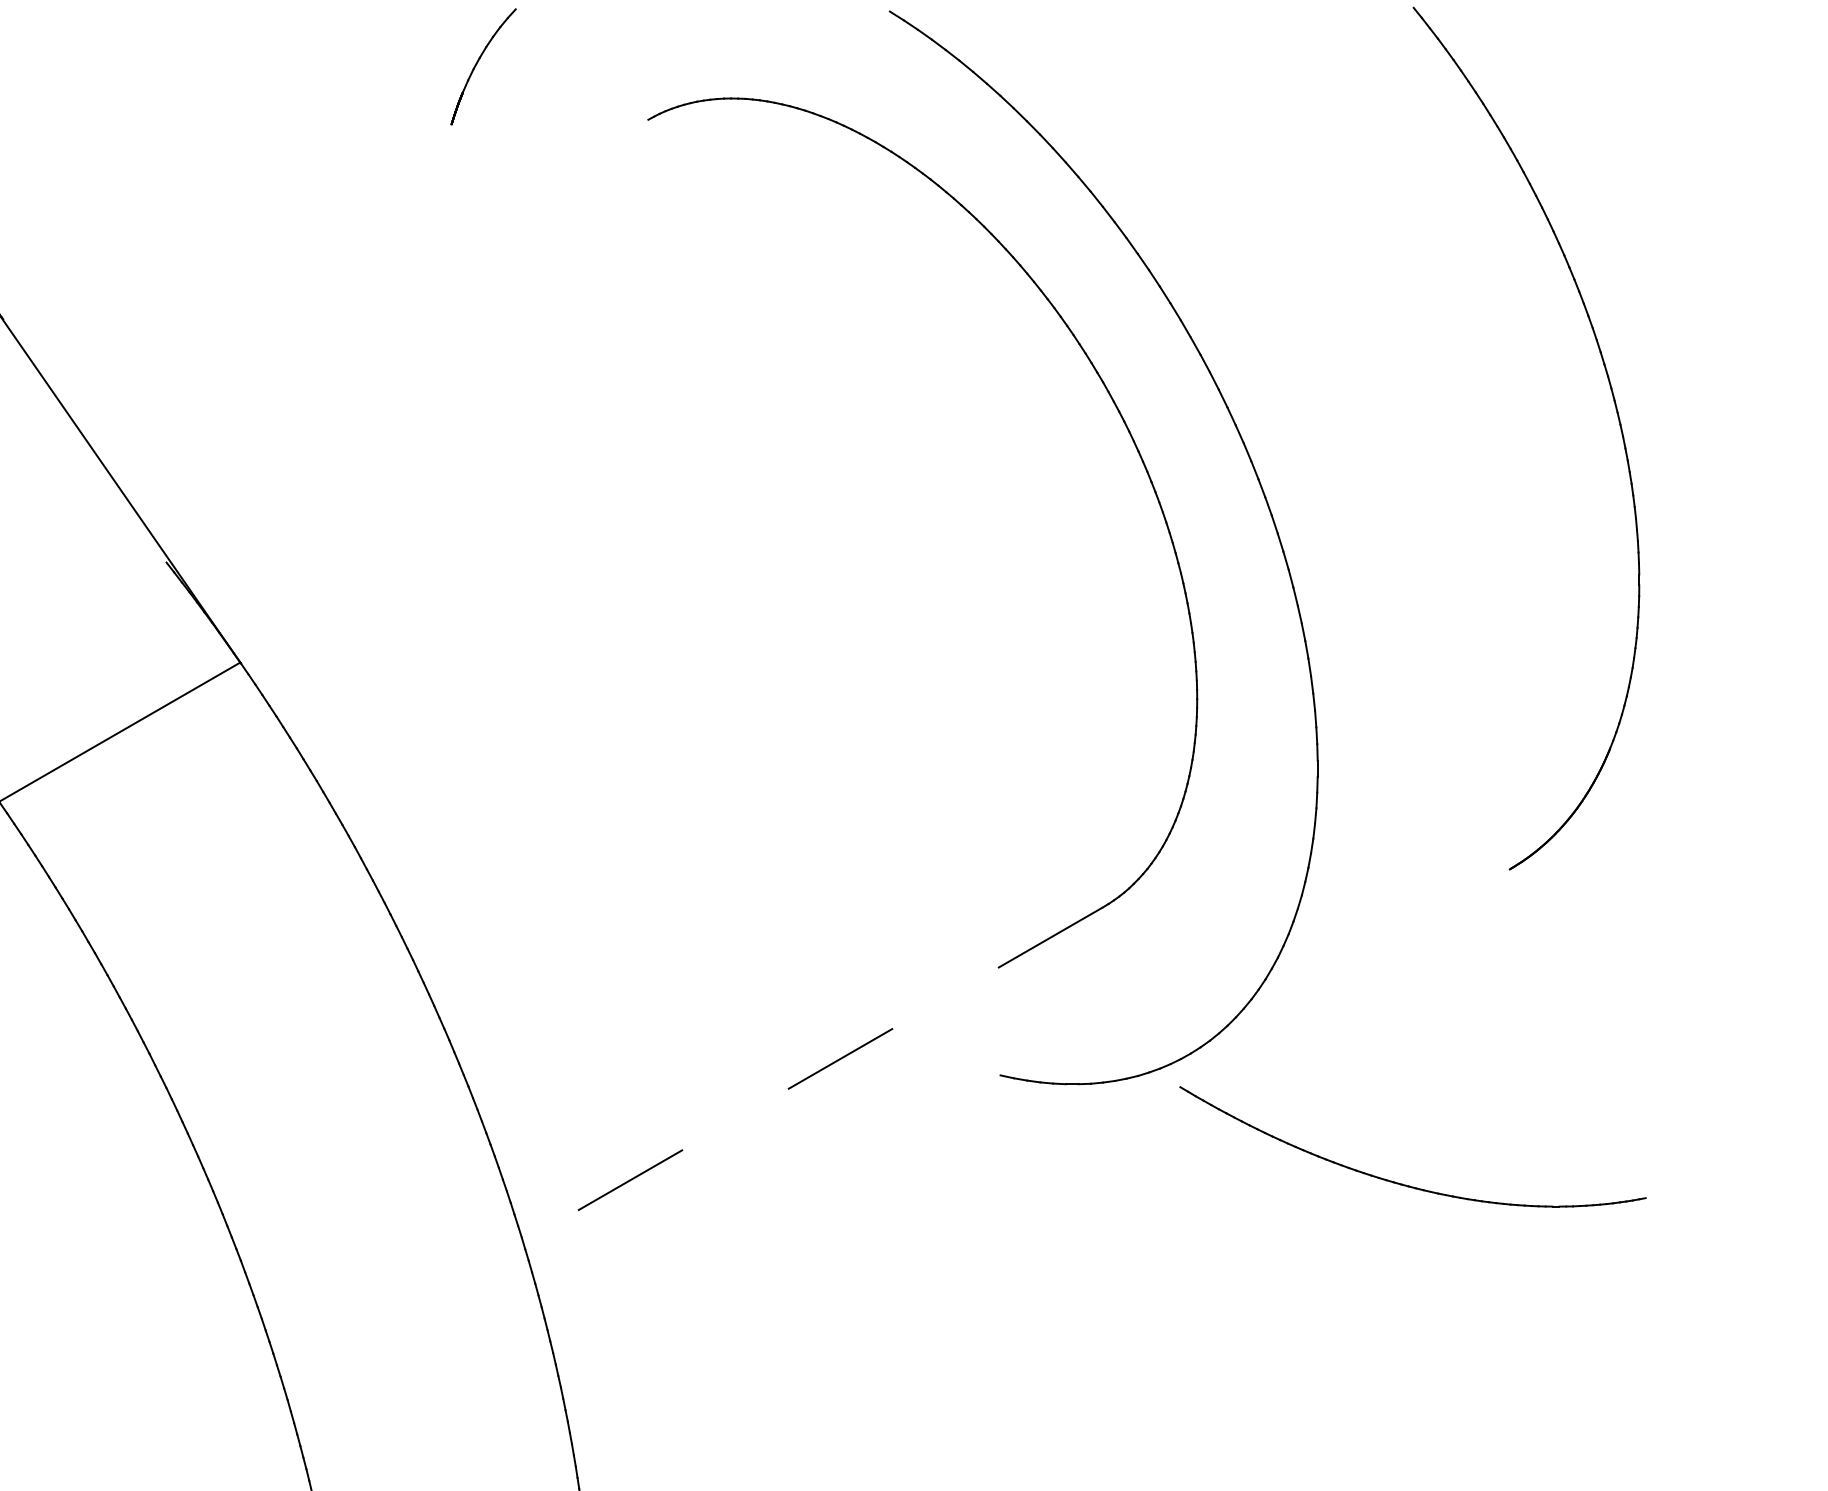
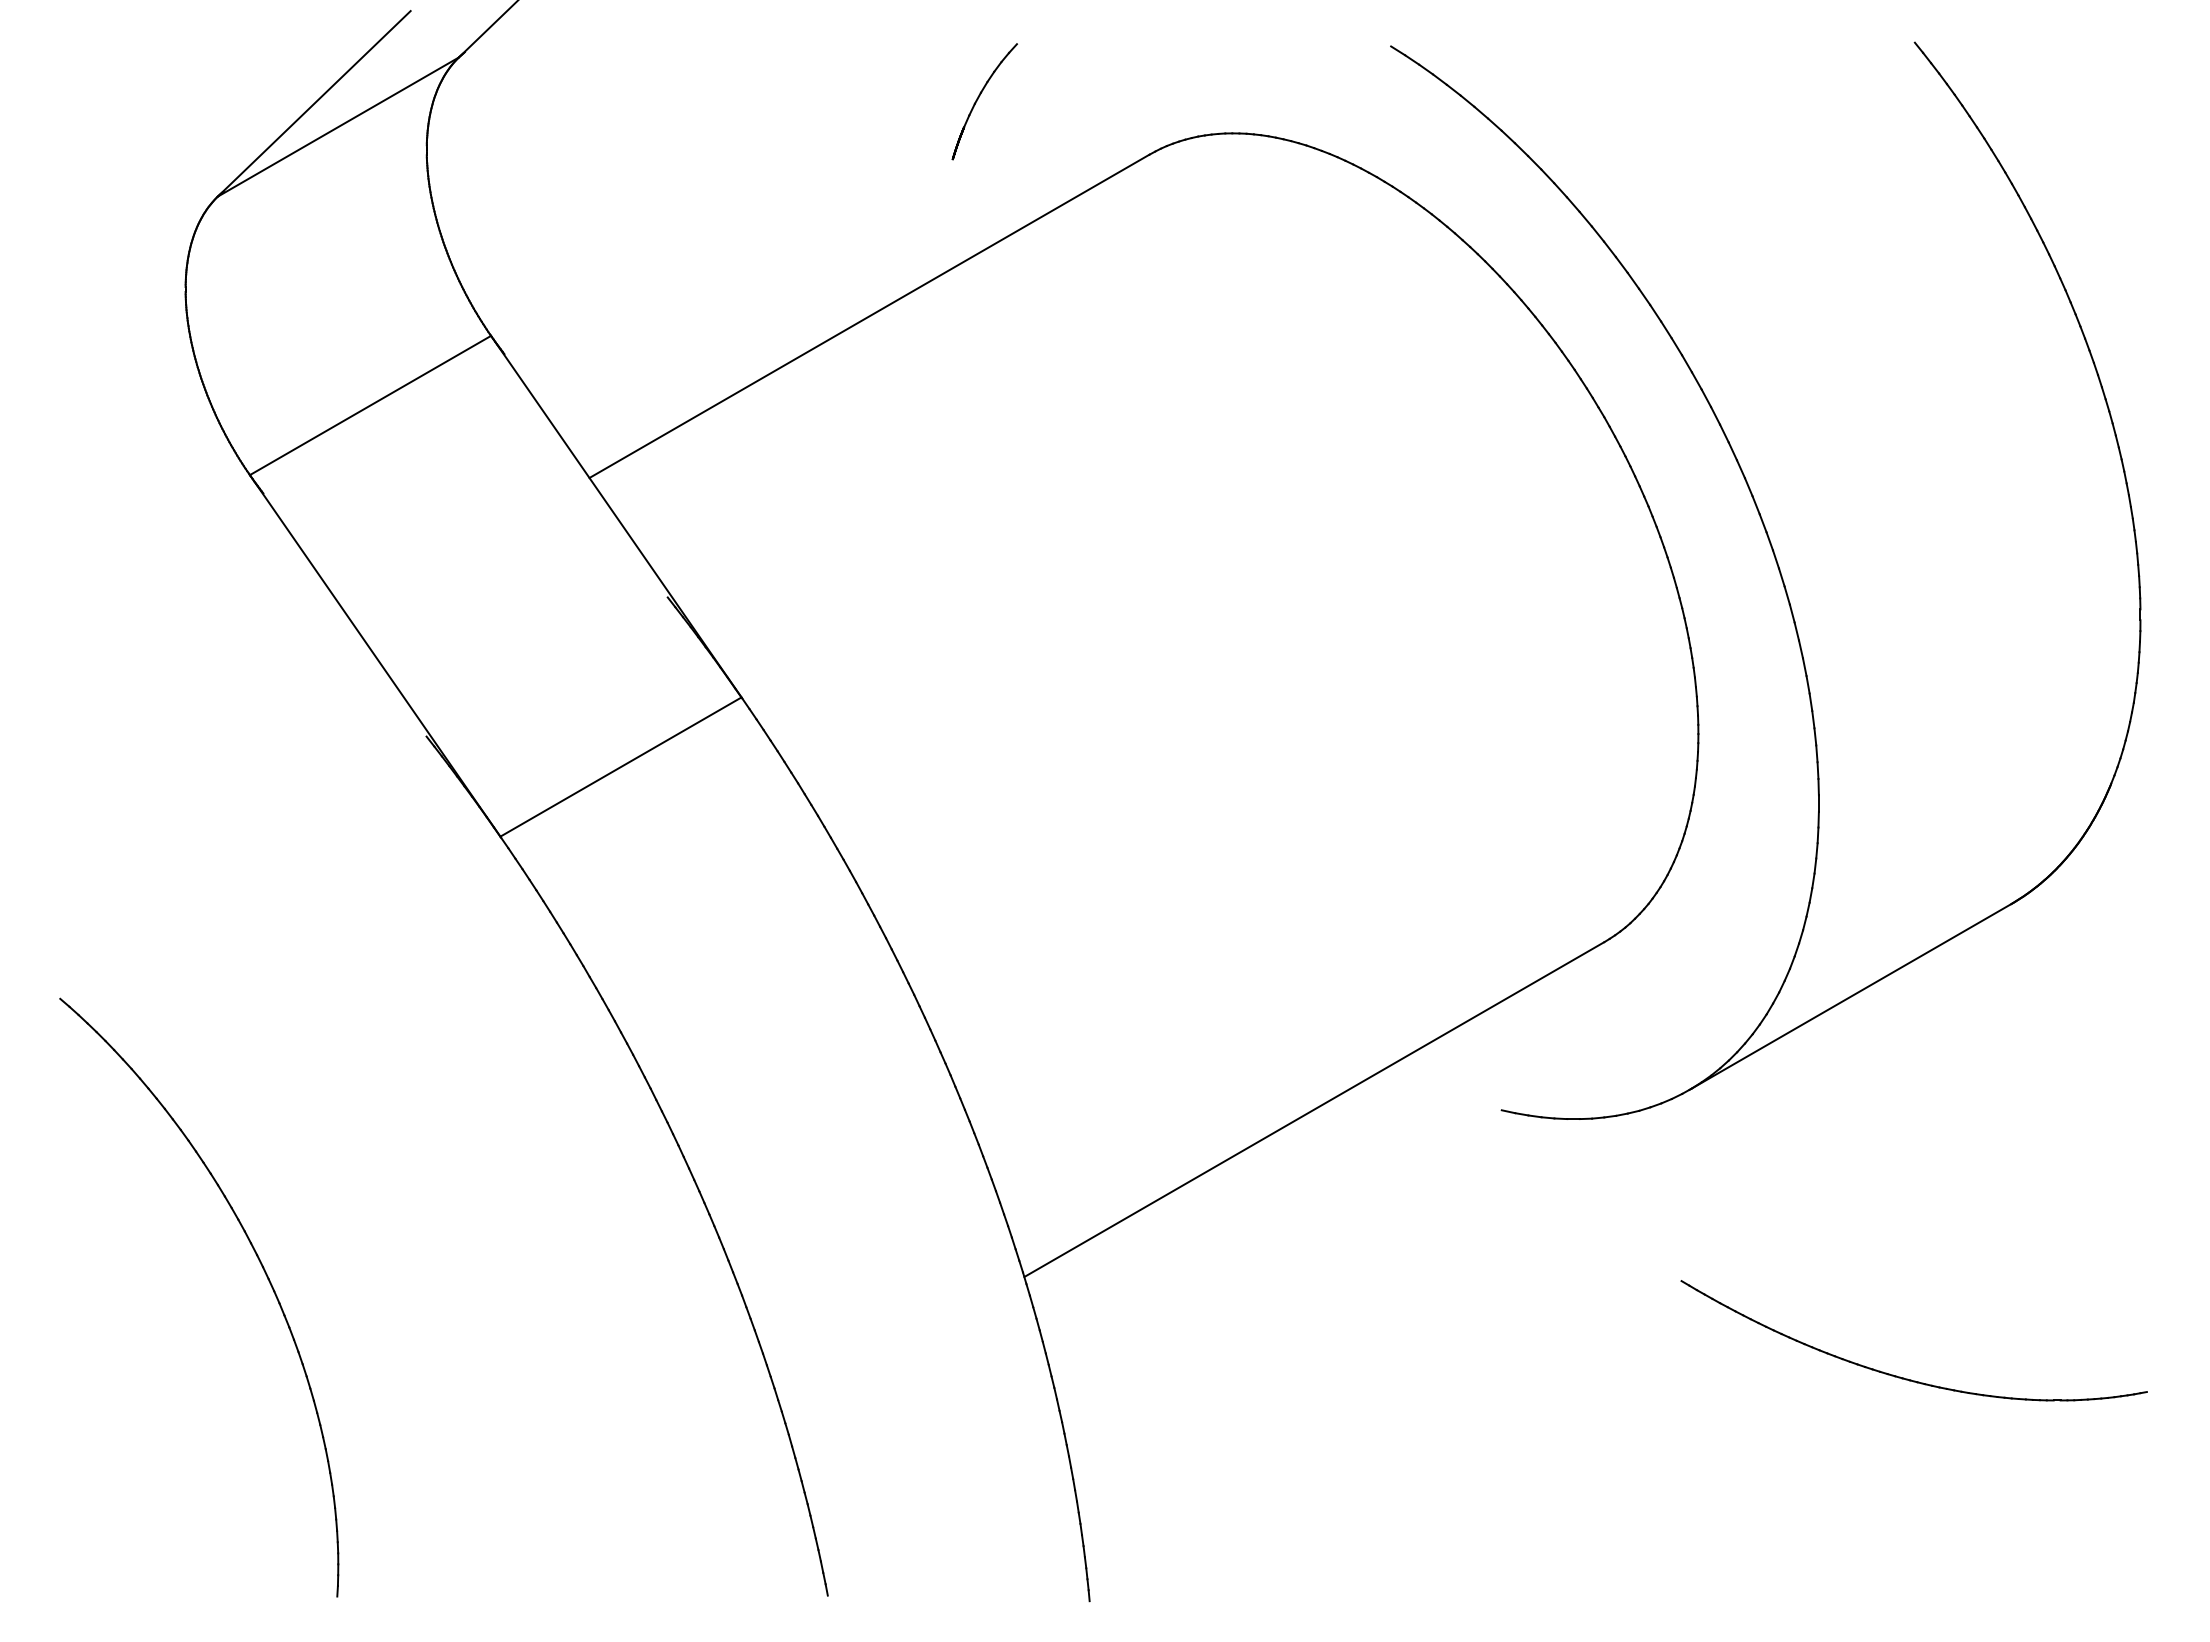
line: (368, 280) -> (869, 315), added
line: (1349, 961) -> (1850, 996), added
line: (813, 1074) -> (1314, 1109), dashed -> solid
part: (1399, 1182) -> (1900, 1376), moved

